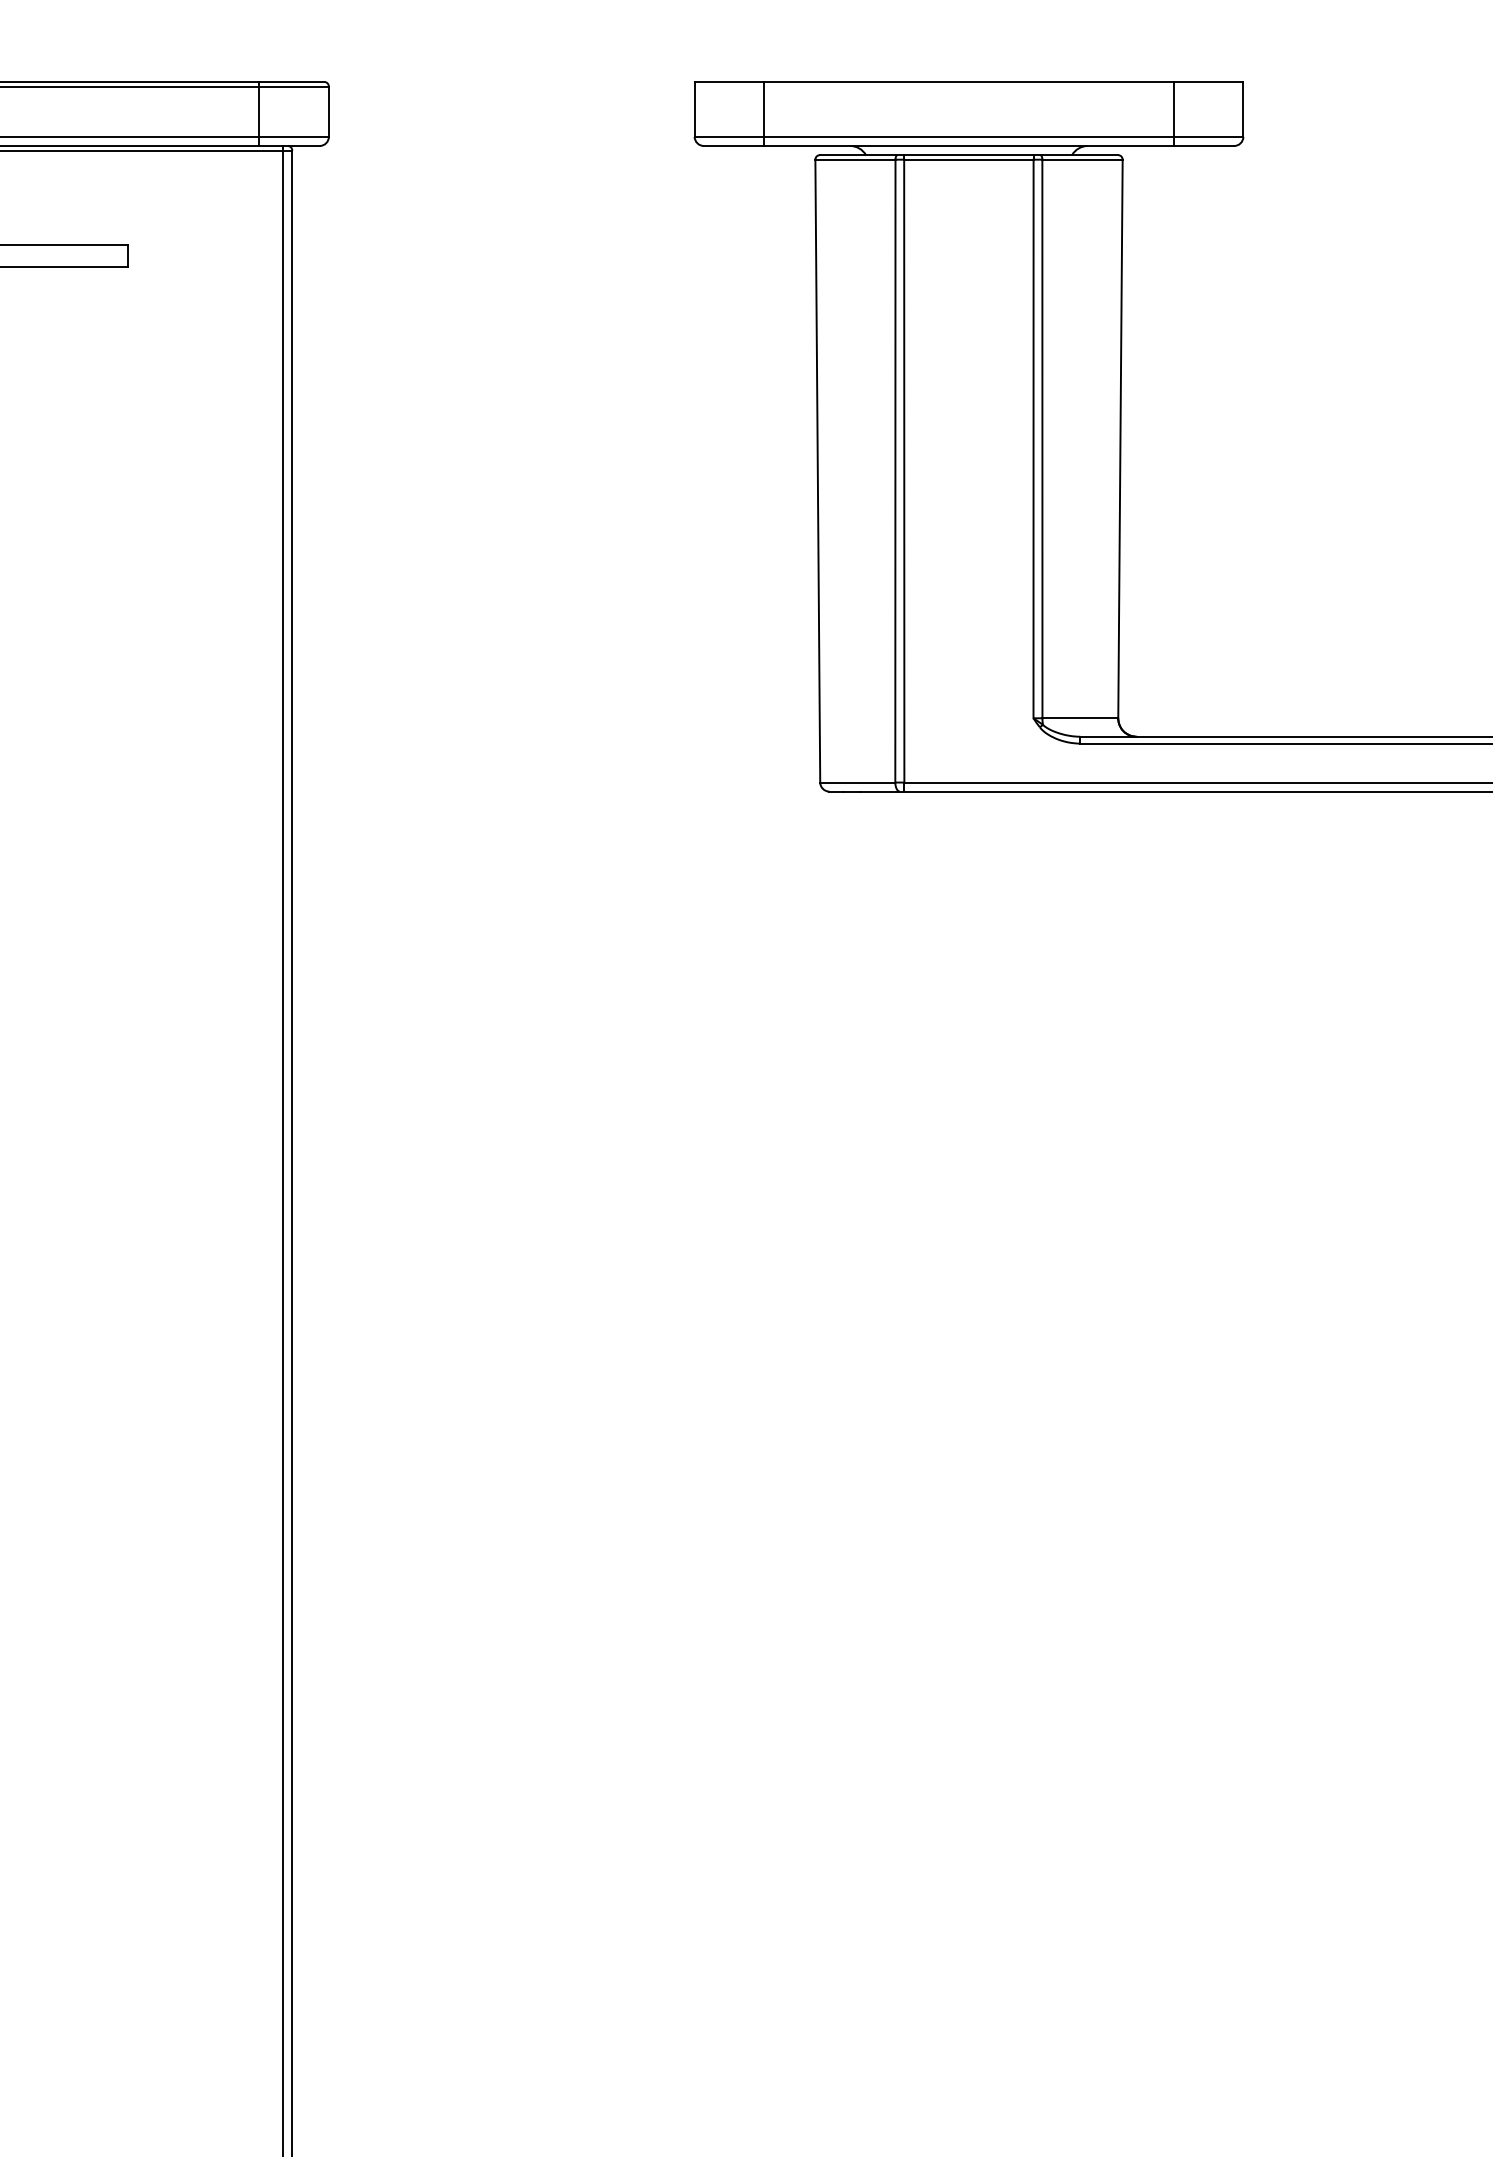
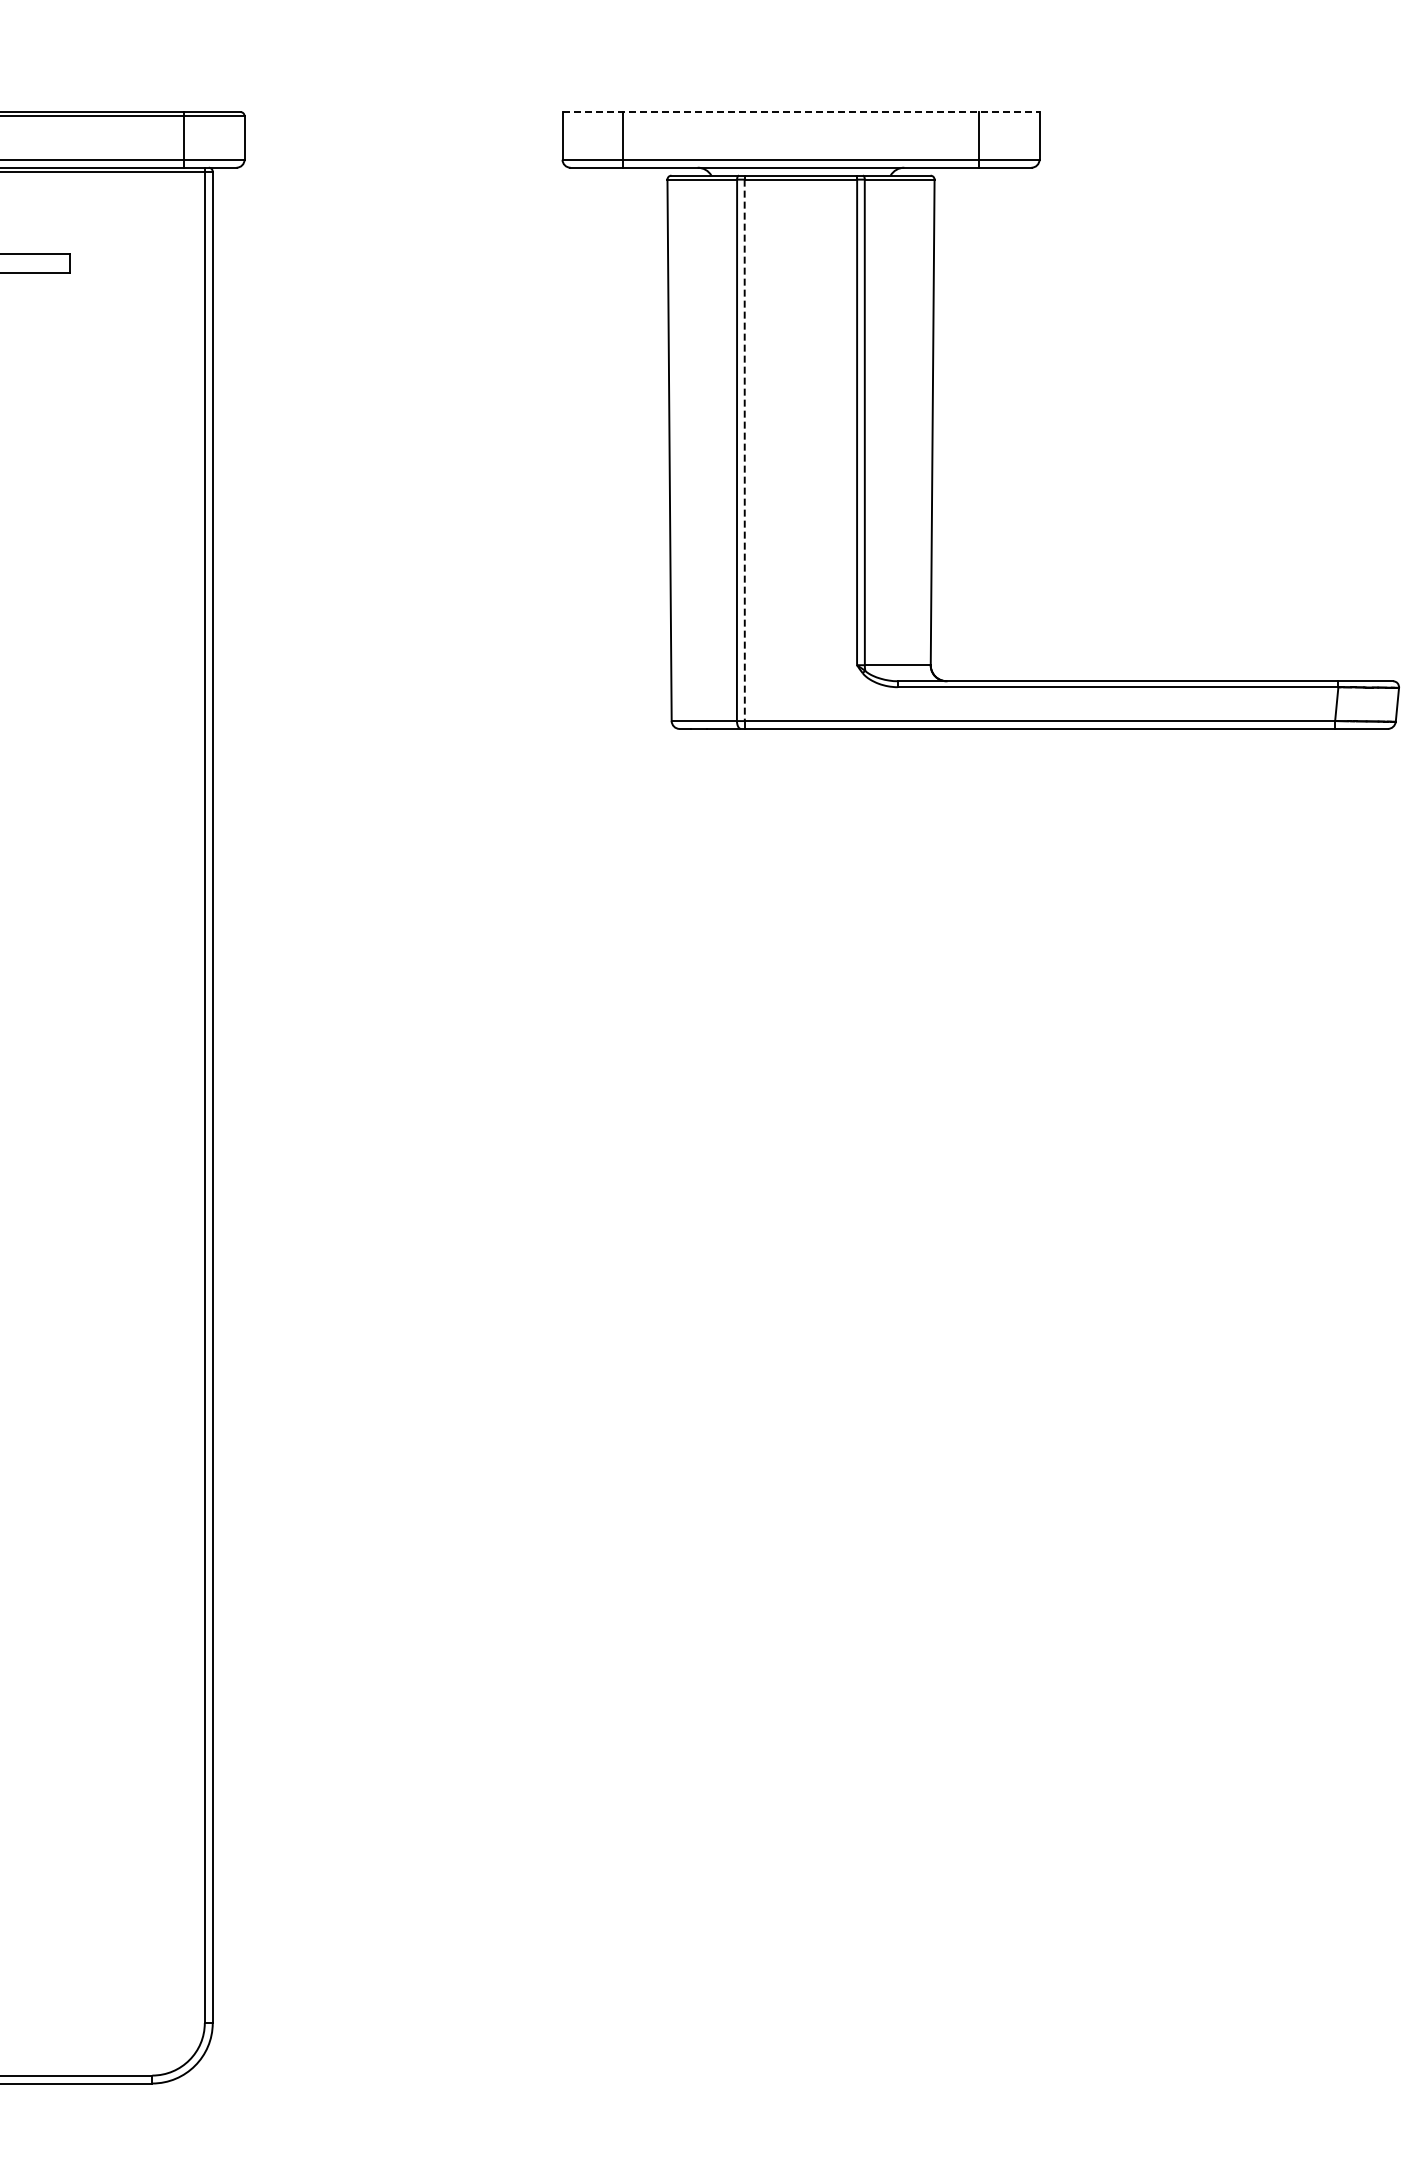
line: (969, 82) -> (801, 112), solid -> dashed
line: (904, 471) -> (744, 450), solid -> dashed

